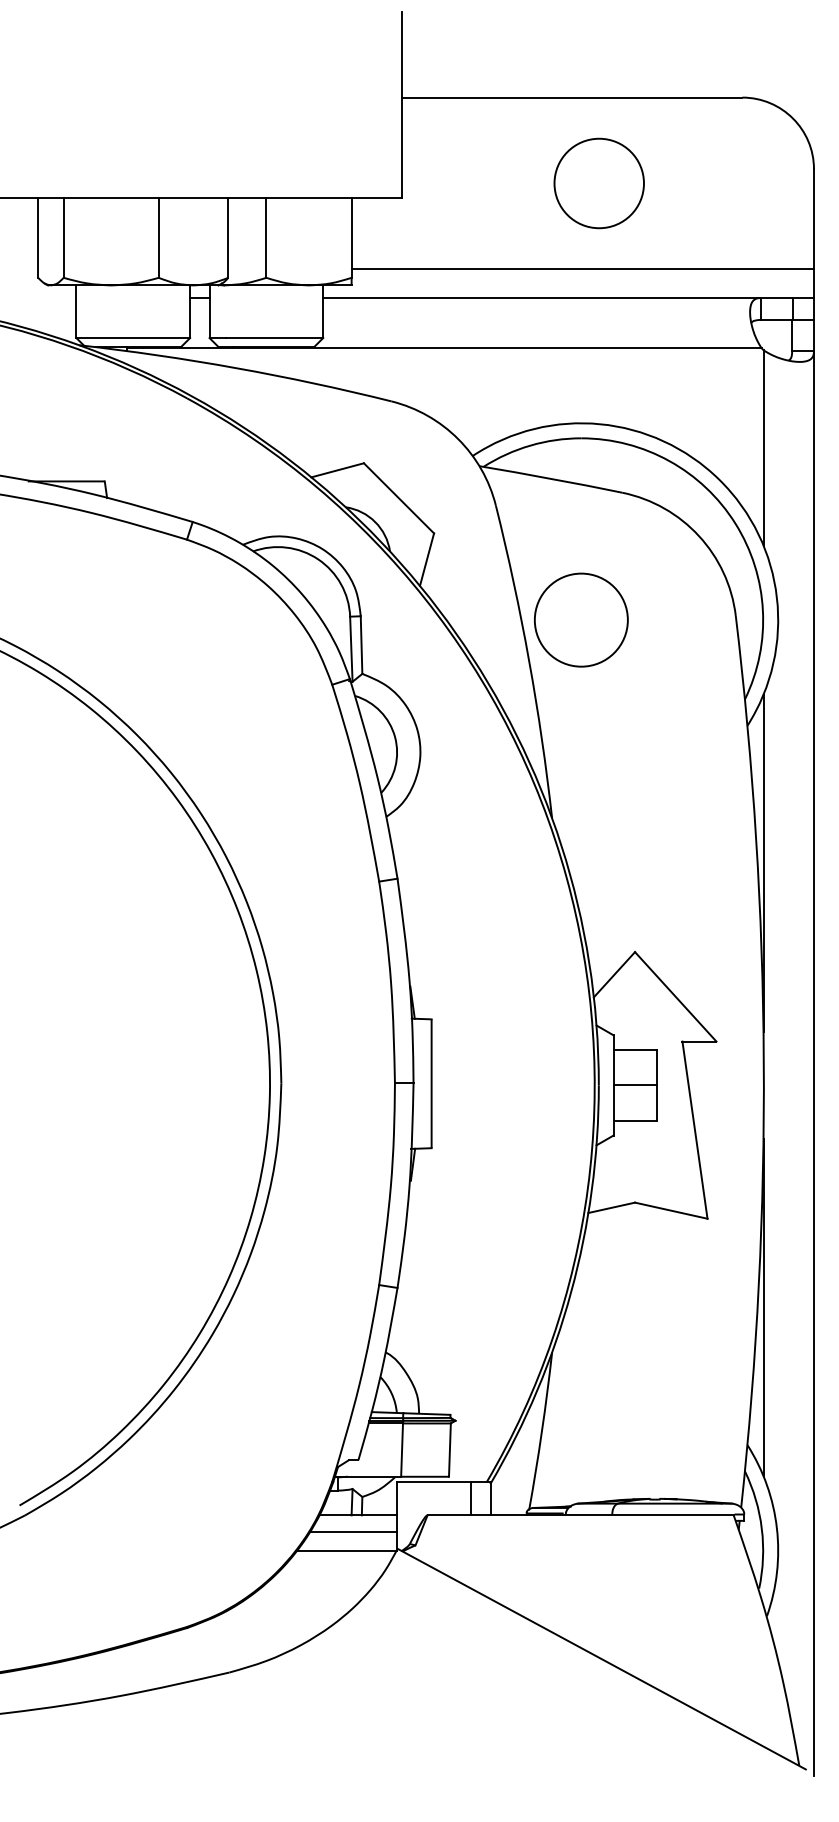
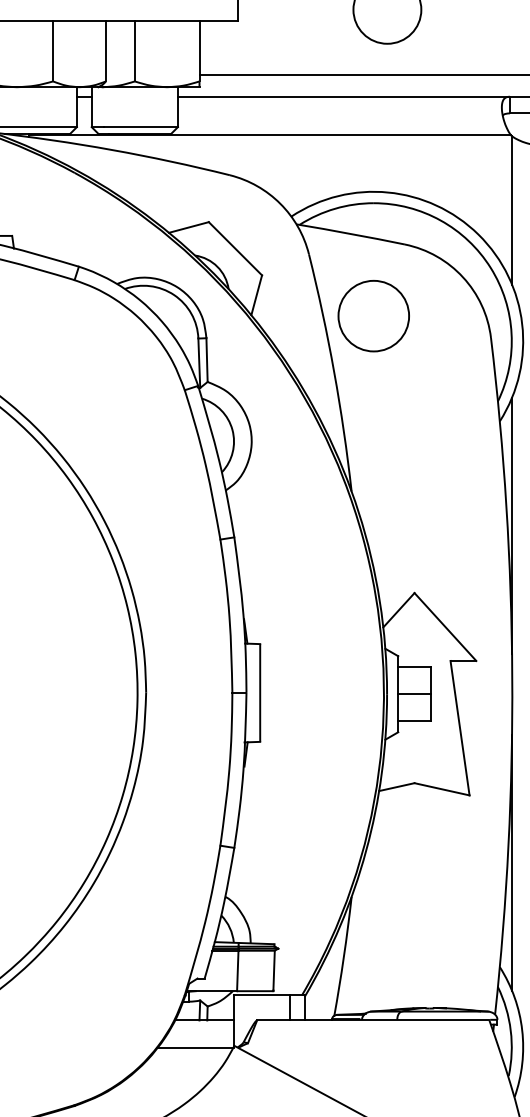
circle: (581, 619) -> (373, 315), moved
line: (352, 1531) -> (200, 1032), removed

